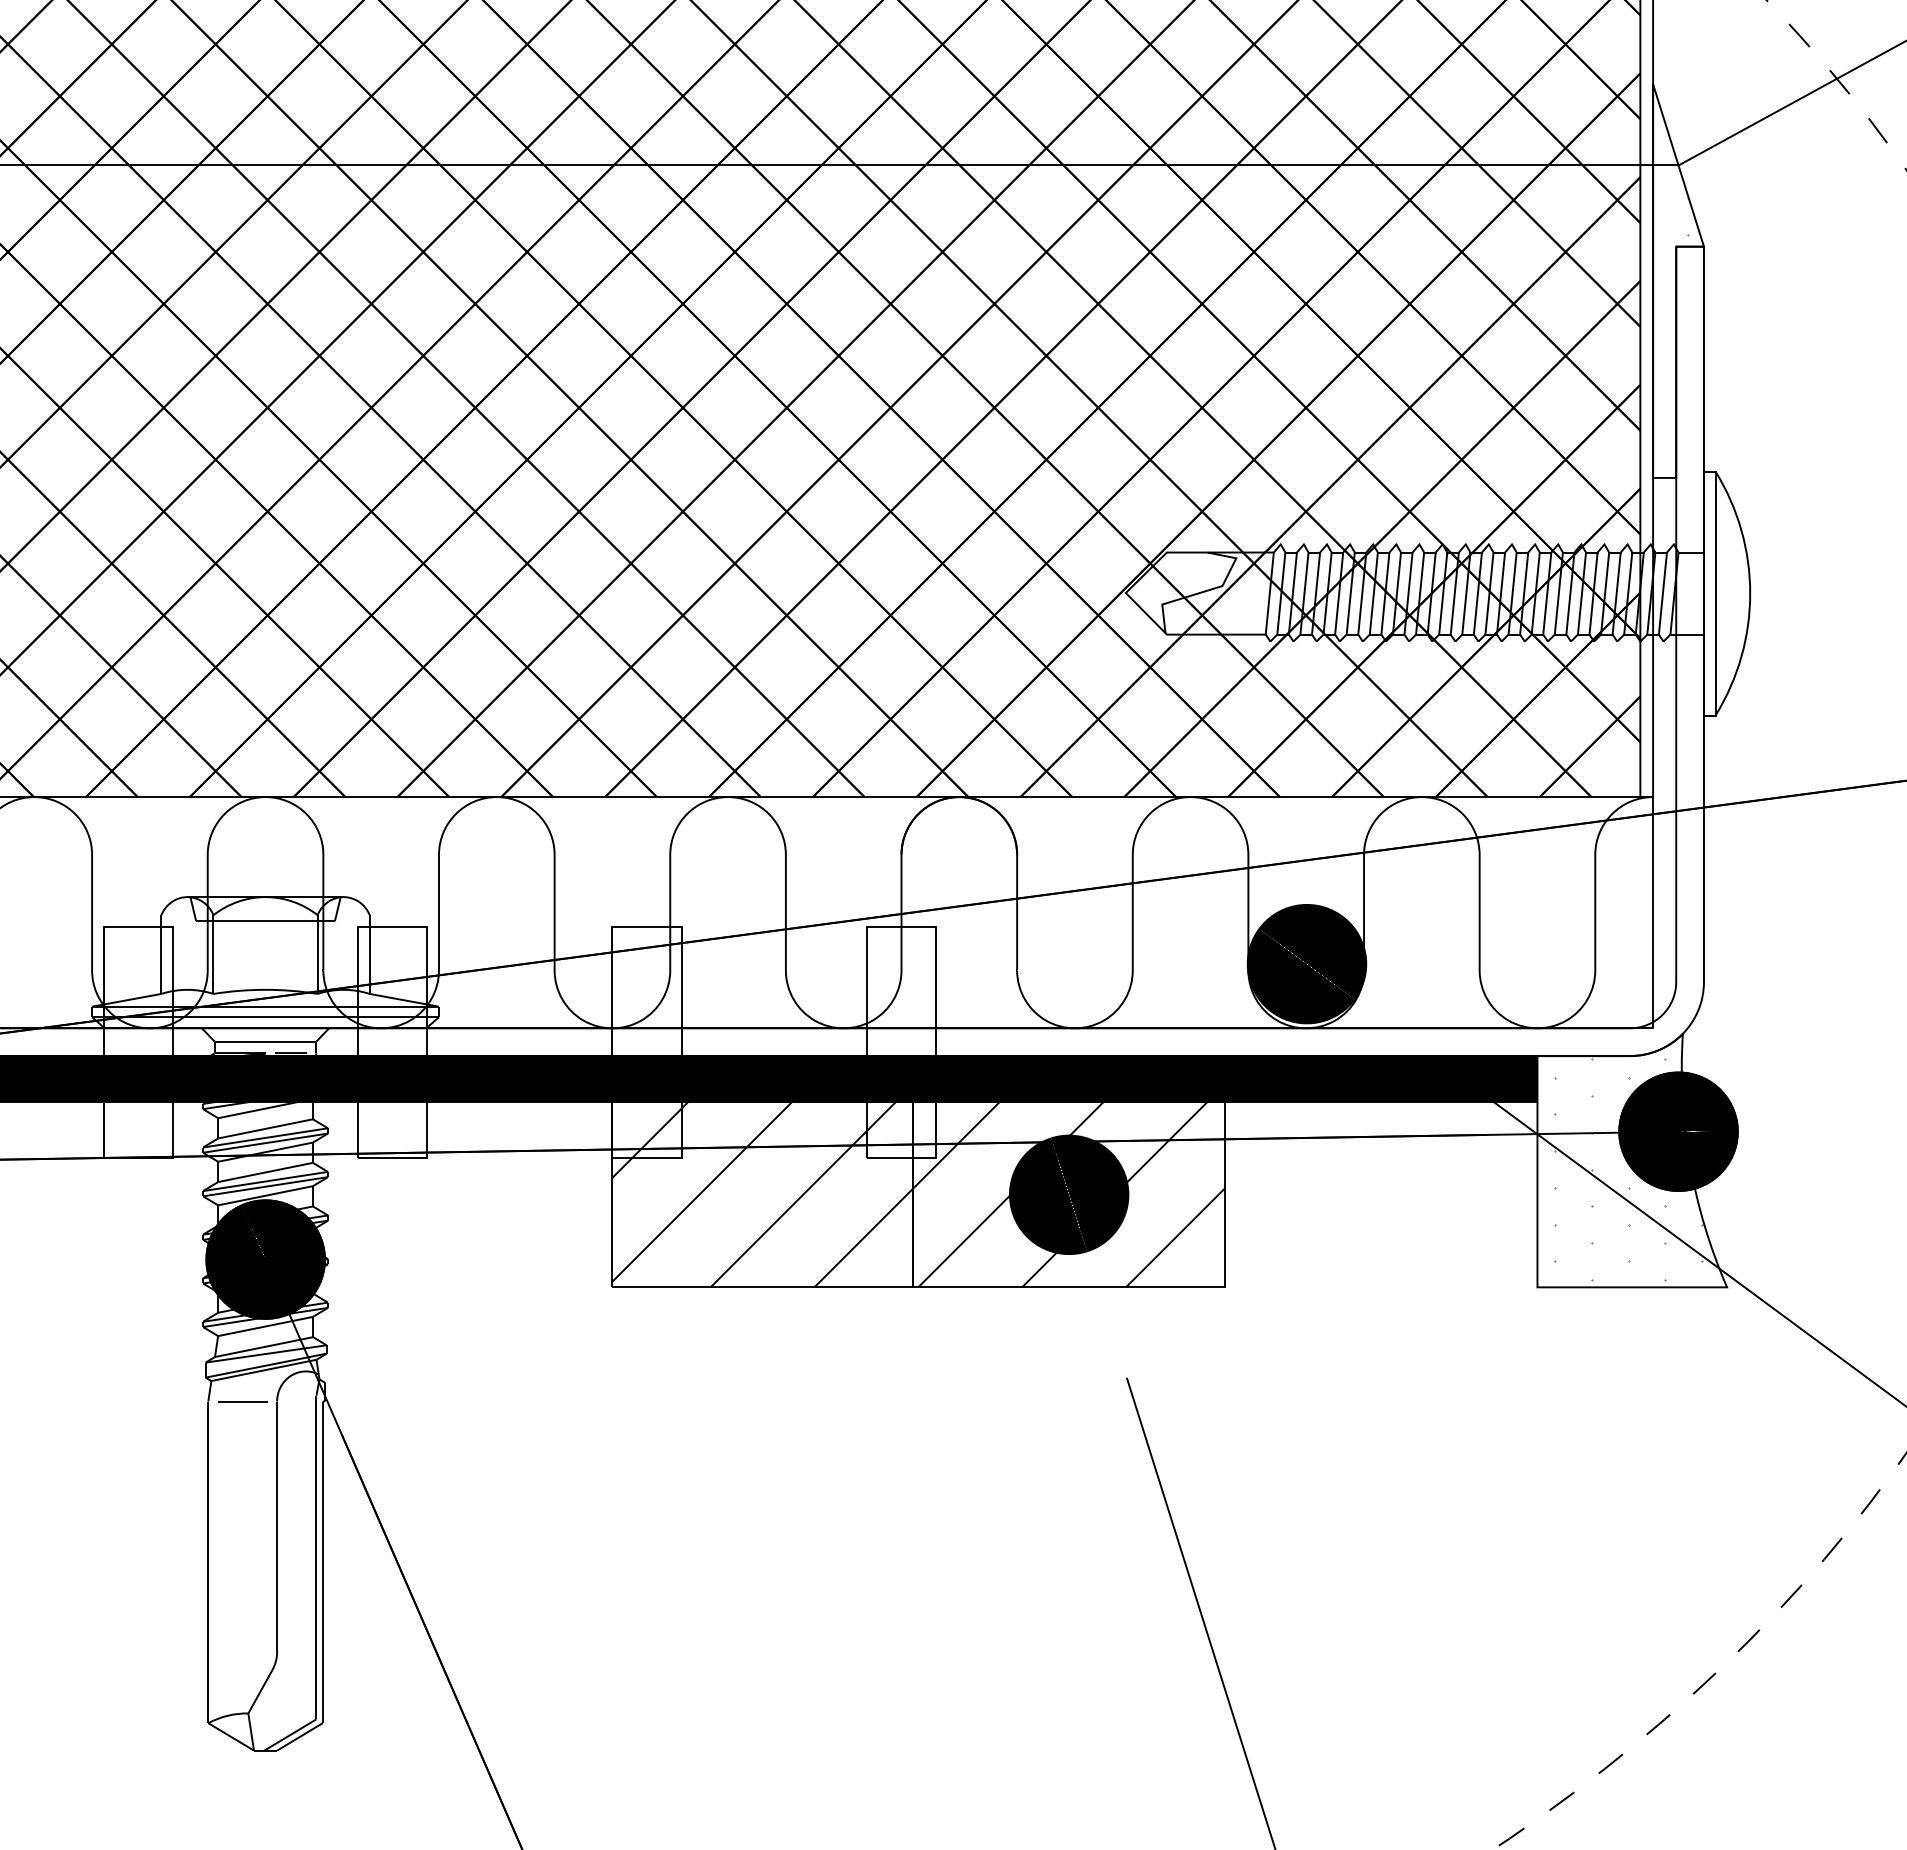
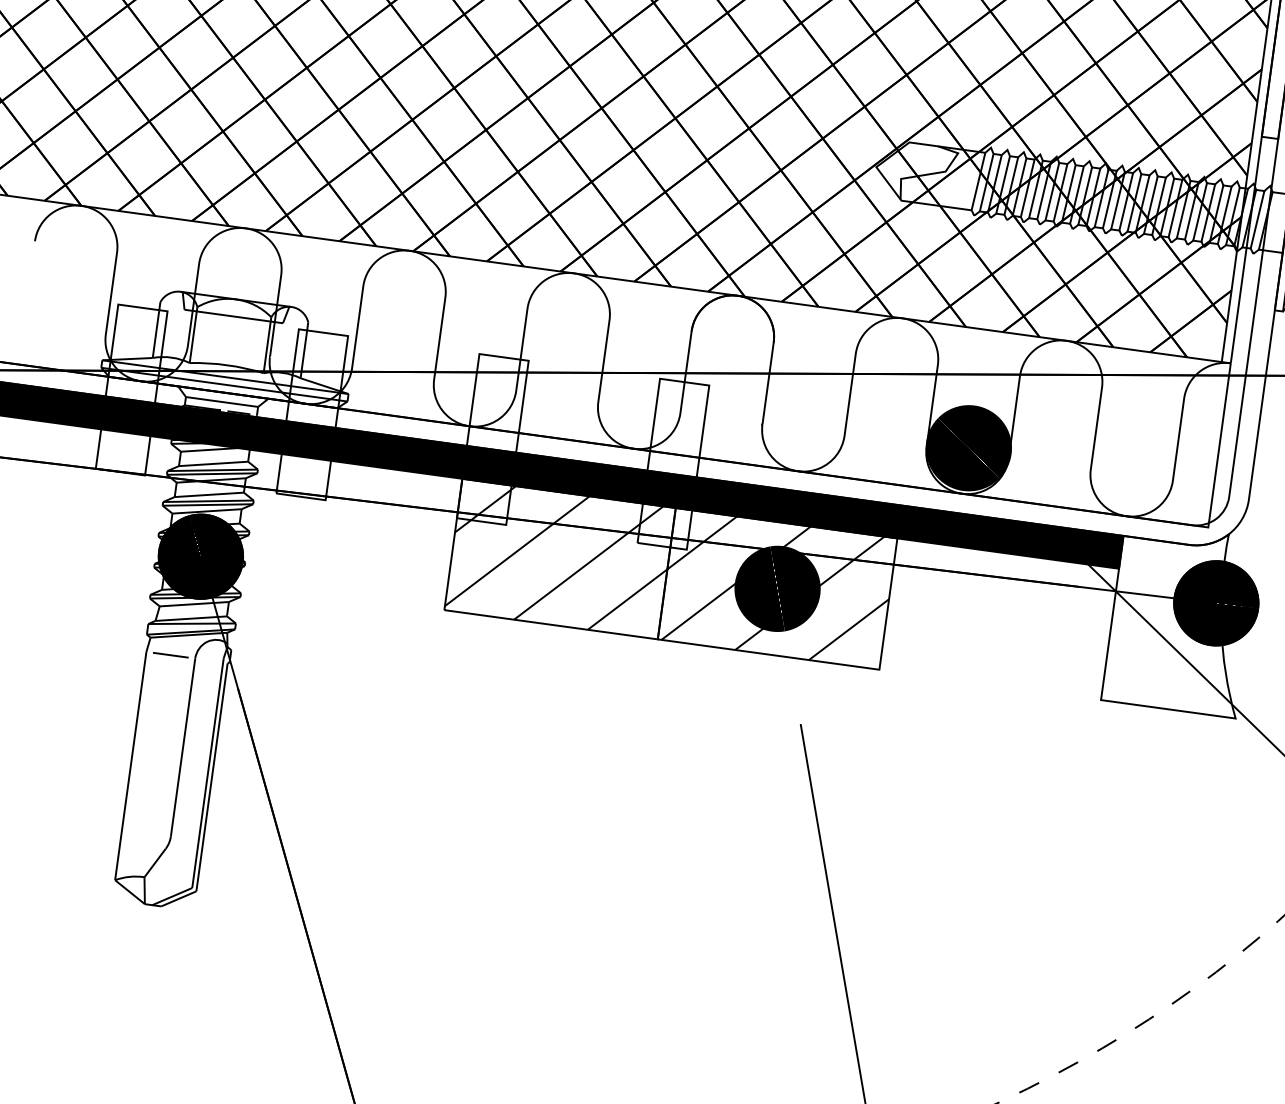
hatch: (1628, 1169) -> (1177, 625), removed

